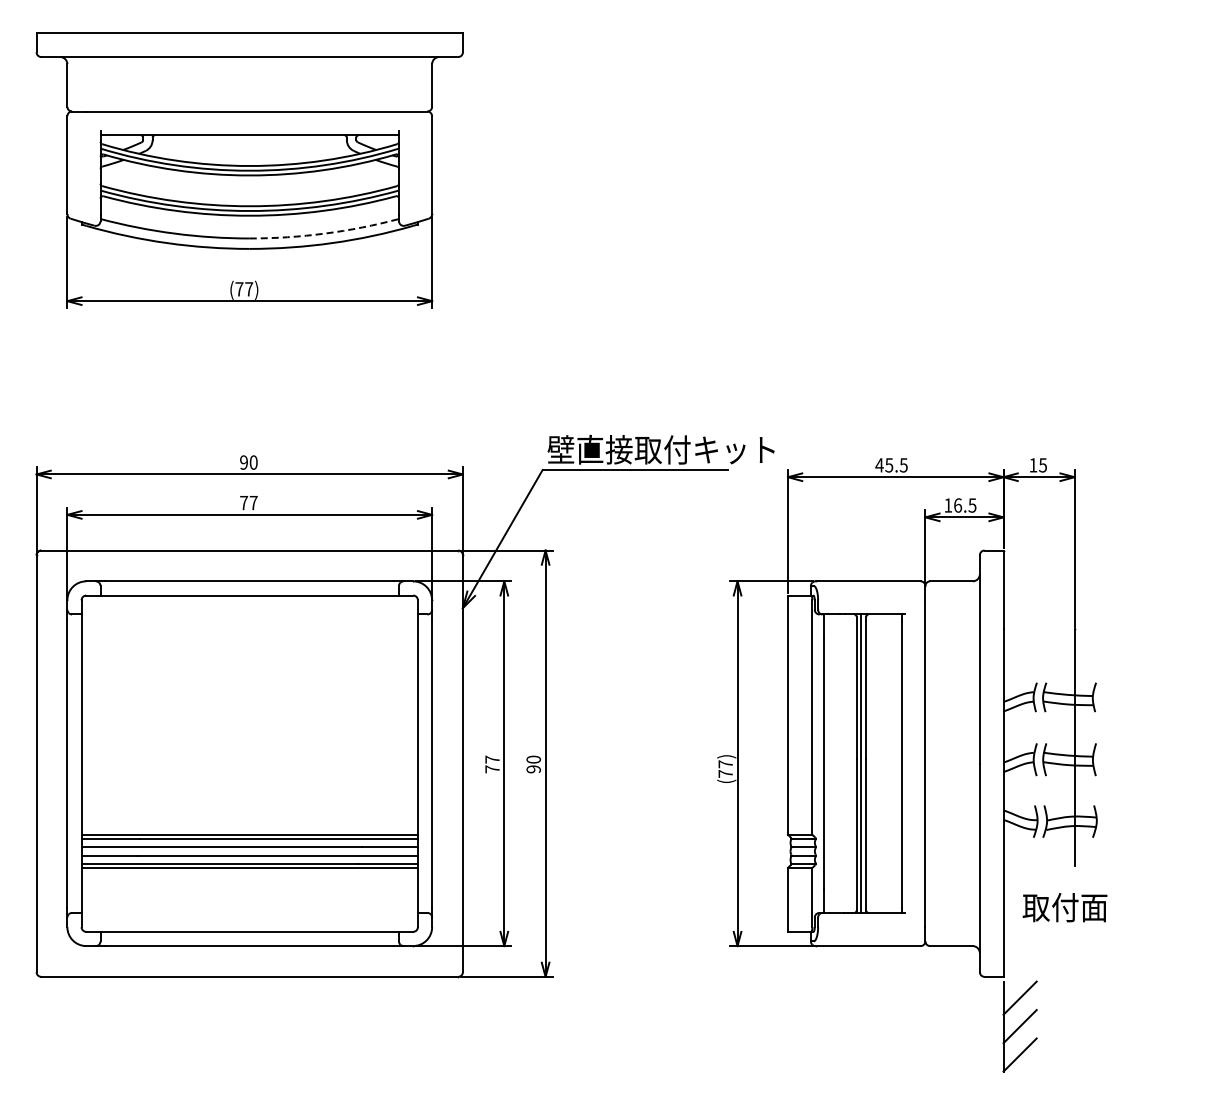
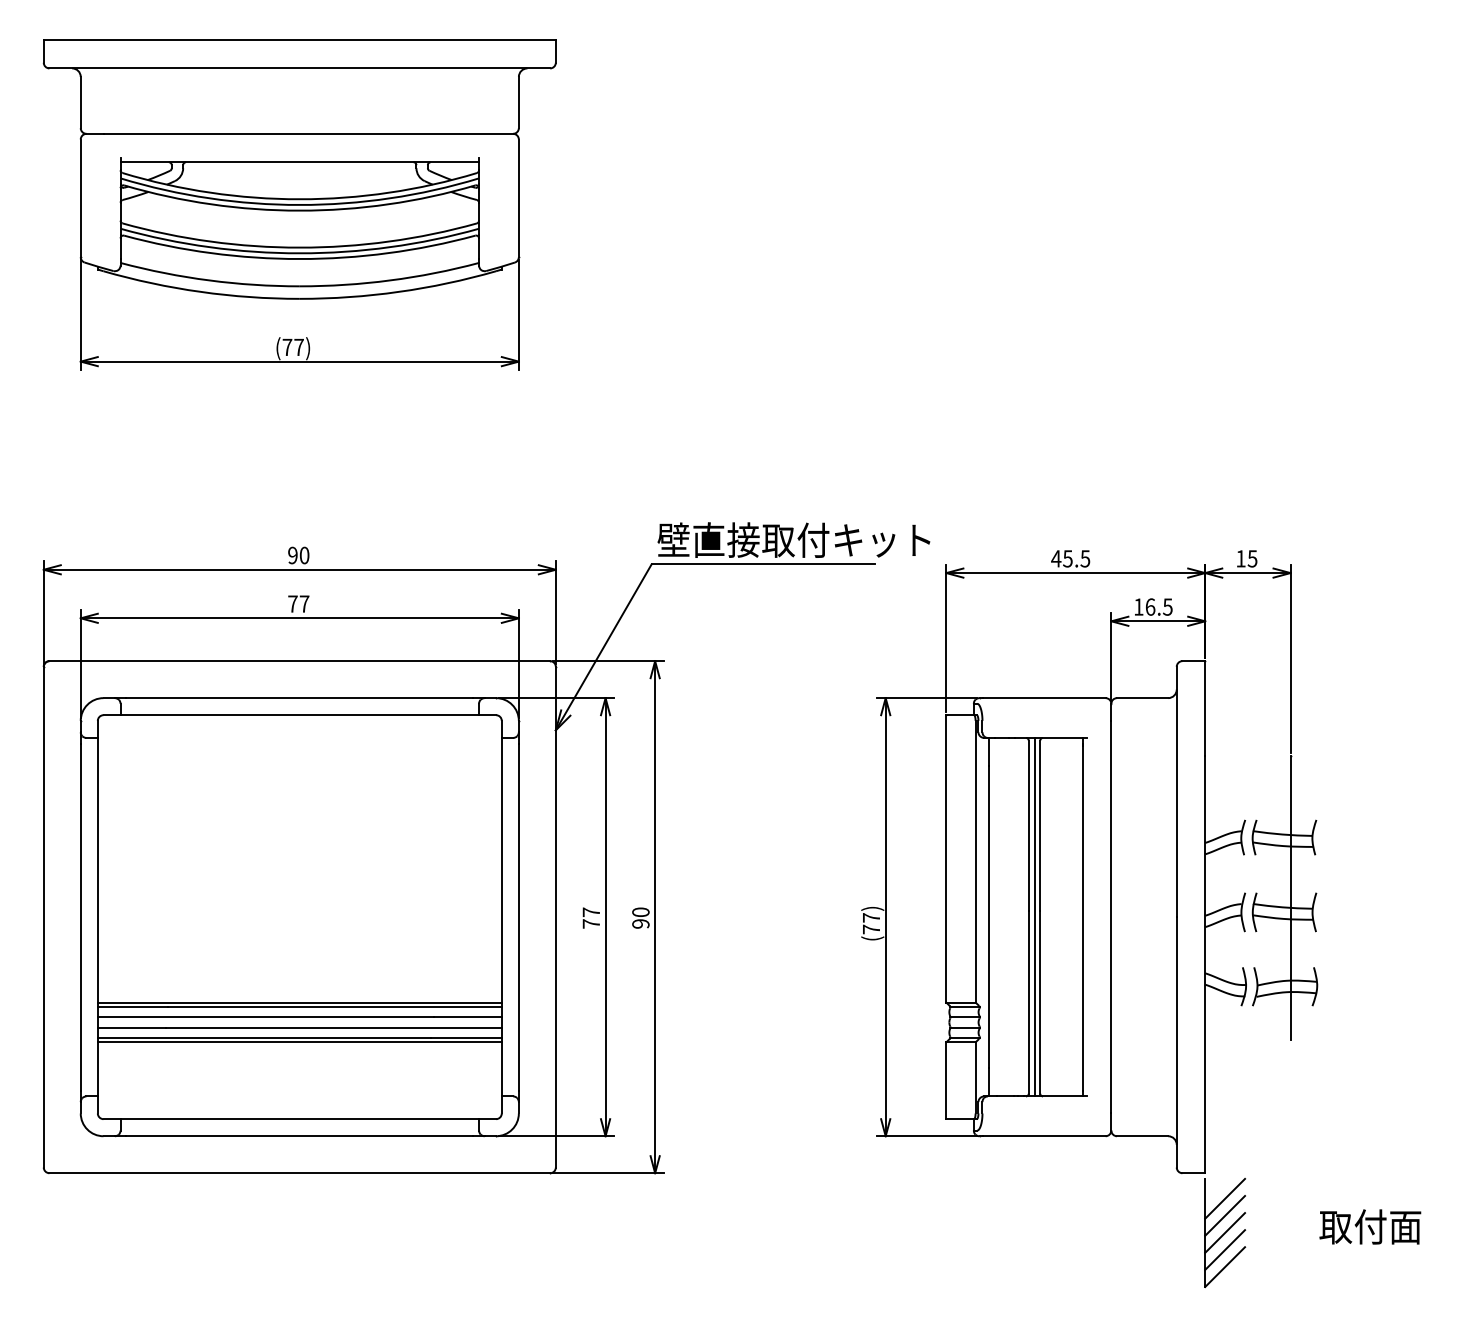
arc: (325, 233) -> (390, 280), dashed -> solid
text: (1064, 907) -> (1369, 1226), moved
line: (1019, 1011) -> (1224, 1214), added
line: (1019, 1040) -> (1224, 1249), added

